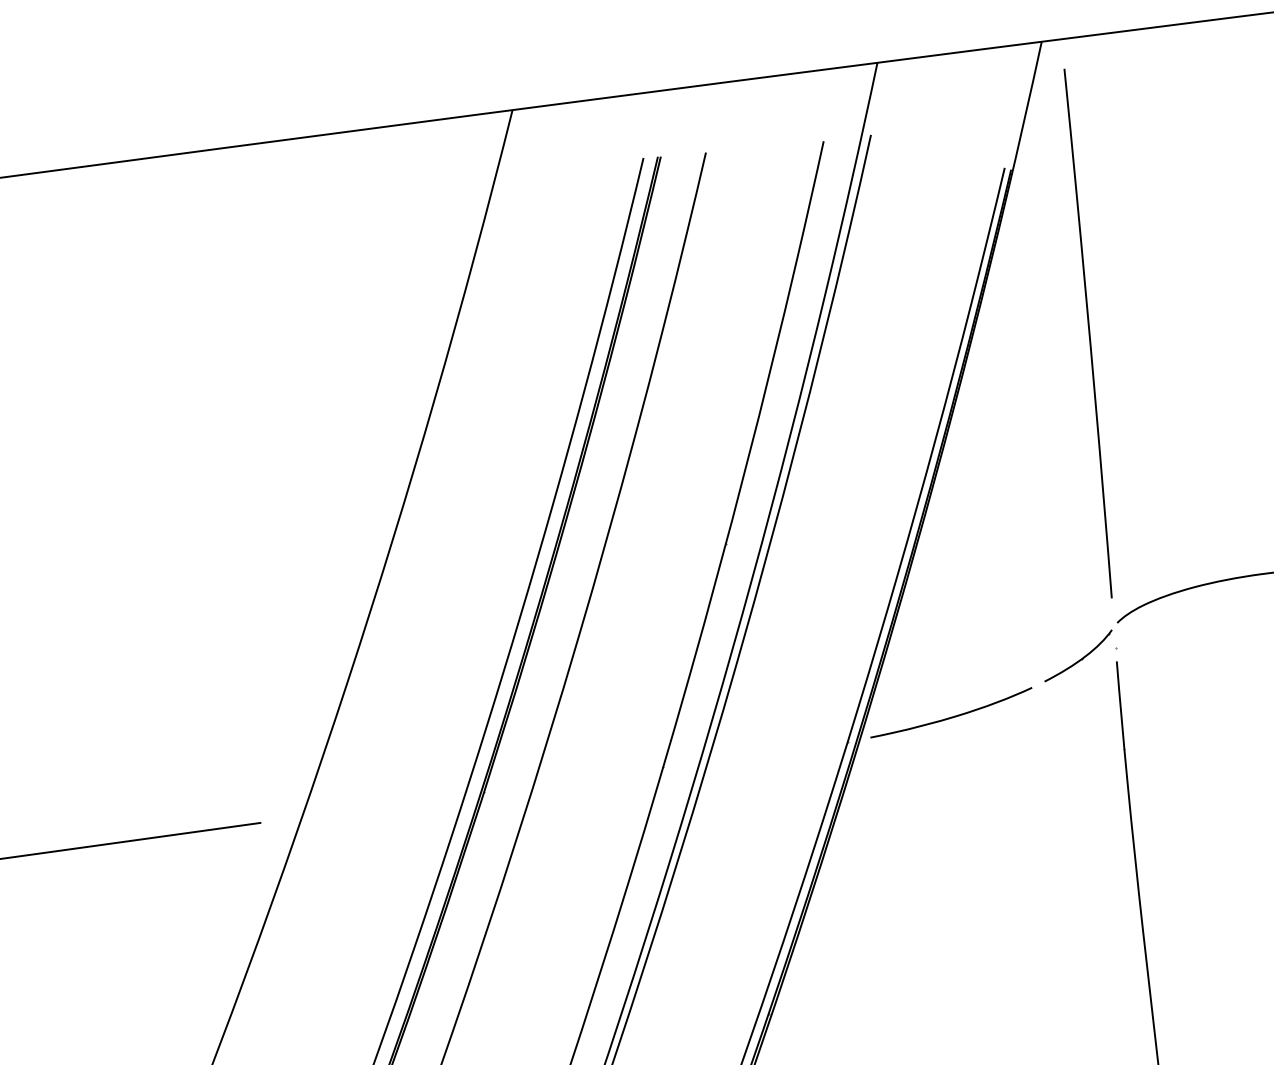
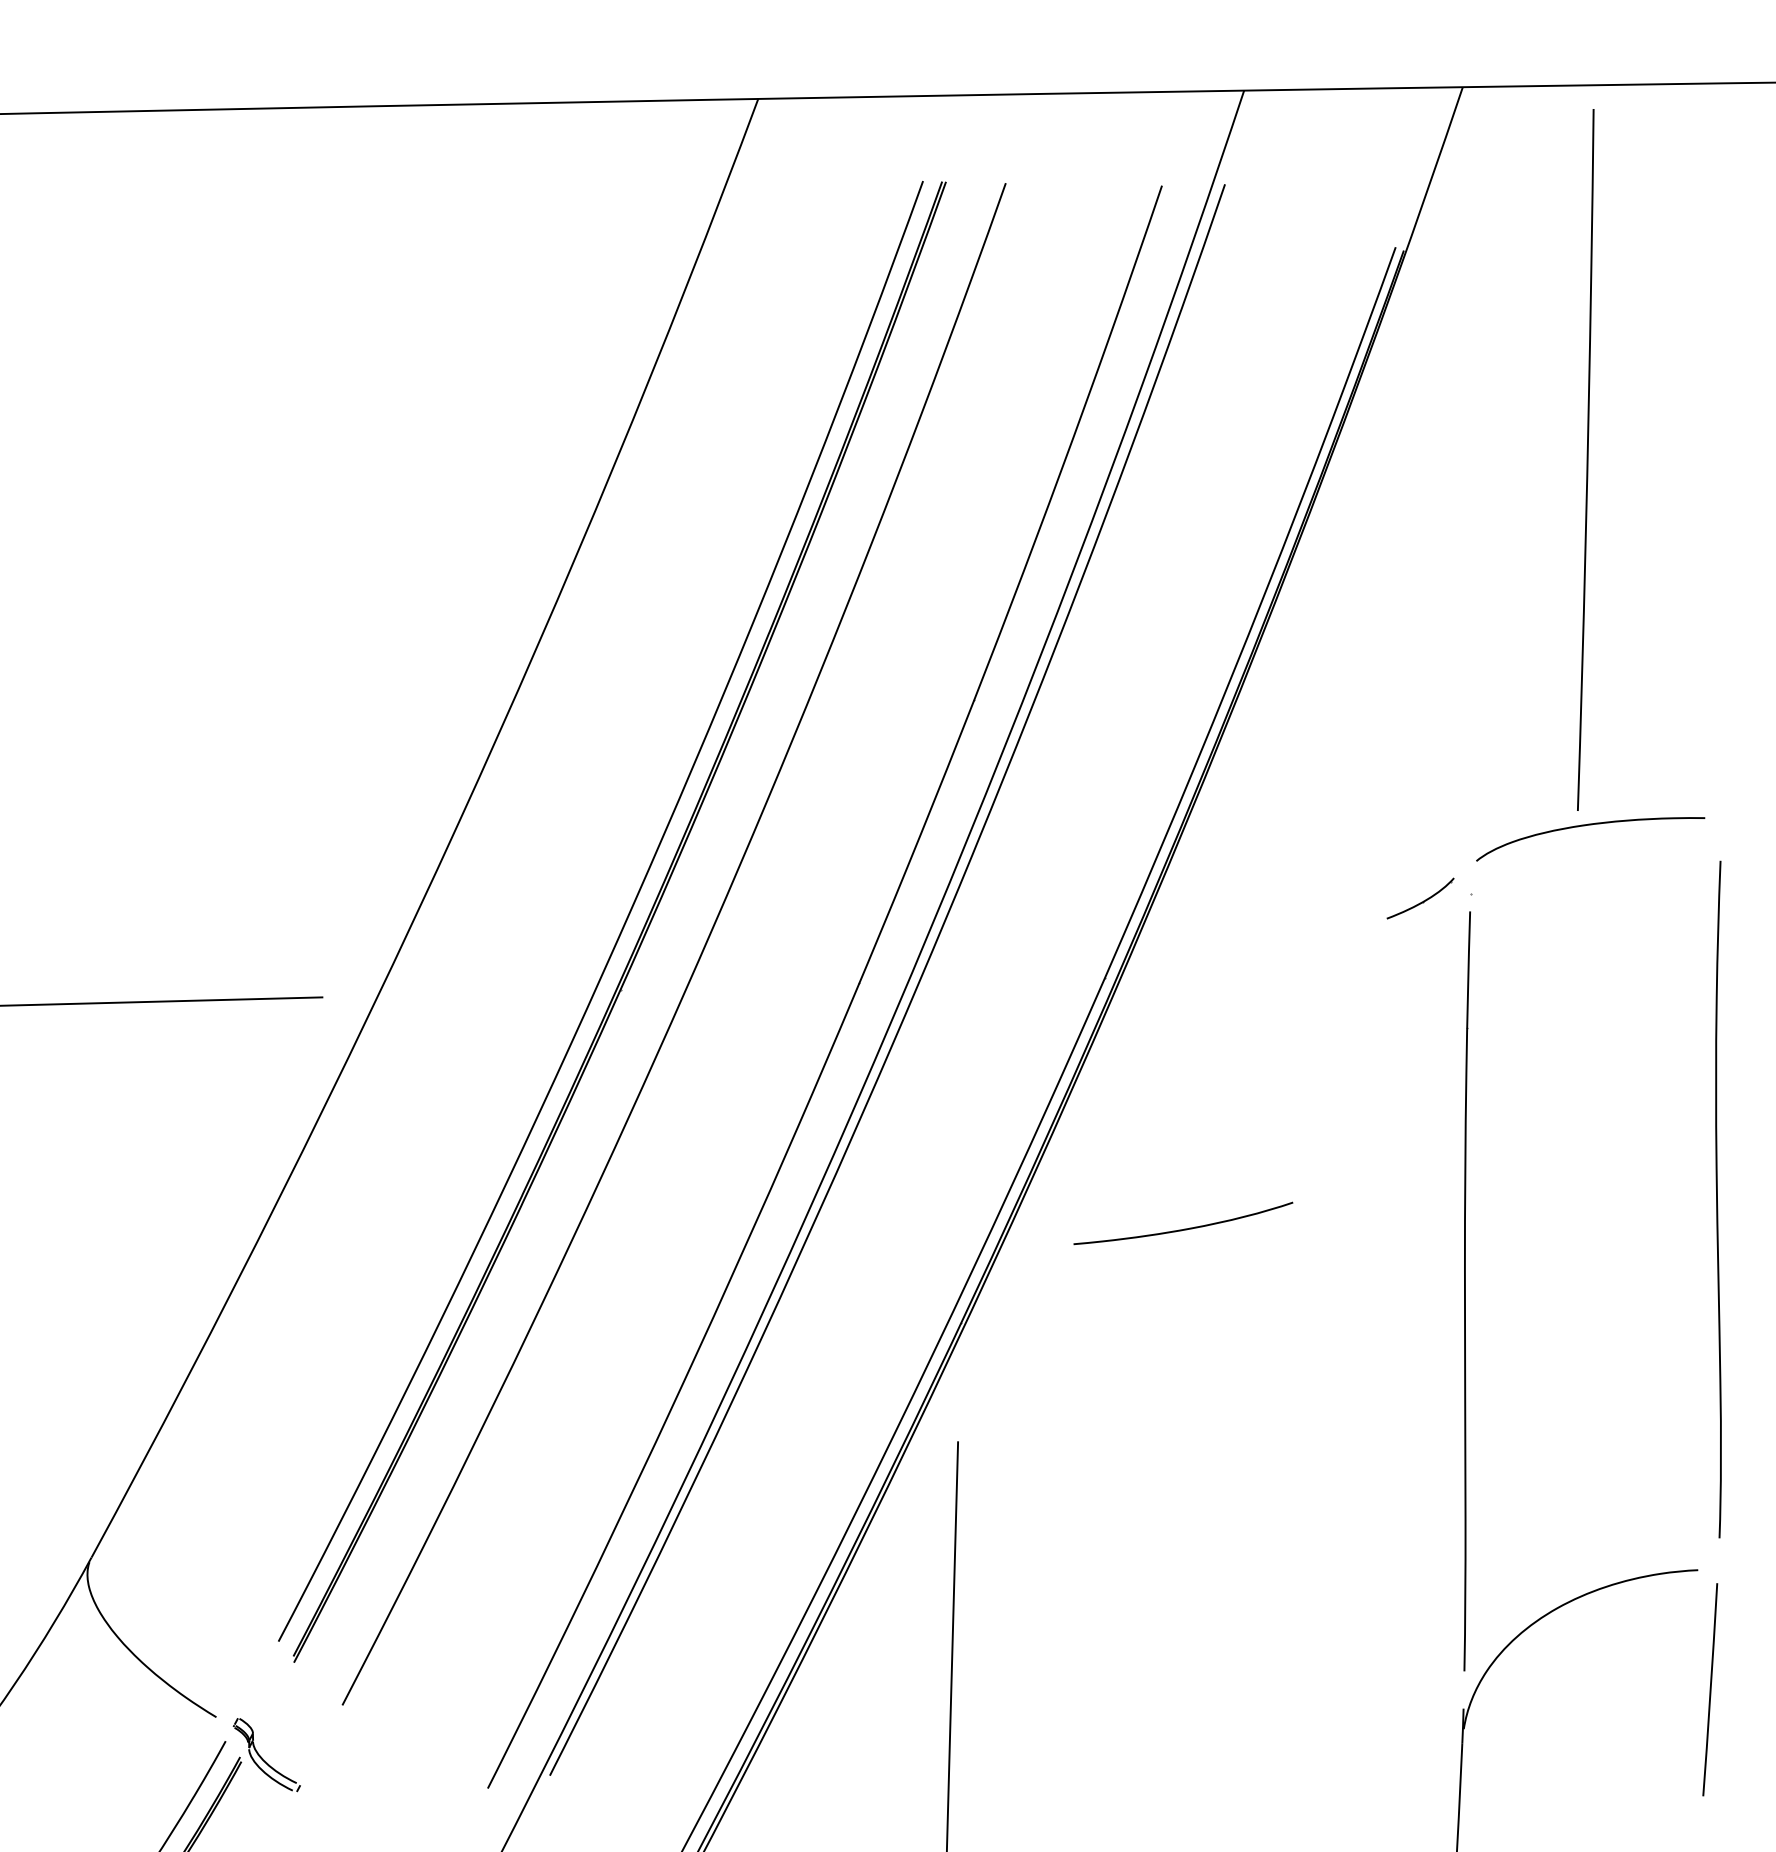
curve: (1088, 333) -> (1586, 459), moved
part: (1078, 655) -> (1420, 898), size x0.7
curve: (952, 716) -> (1184, 1228), moved

